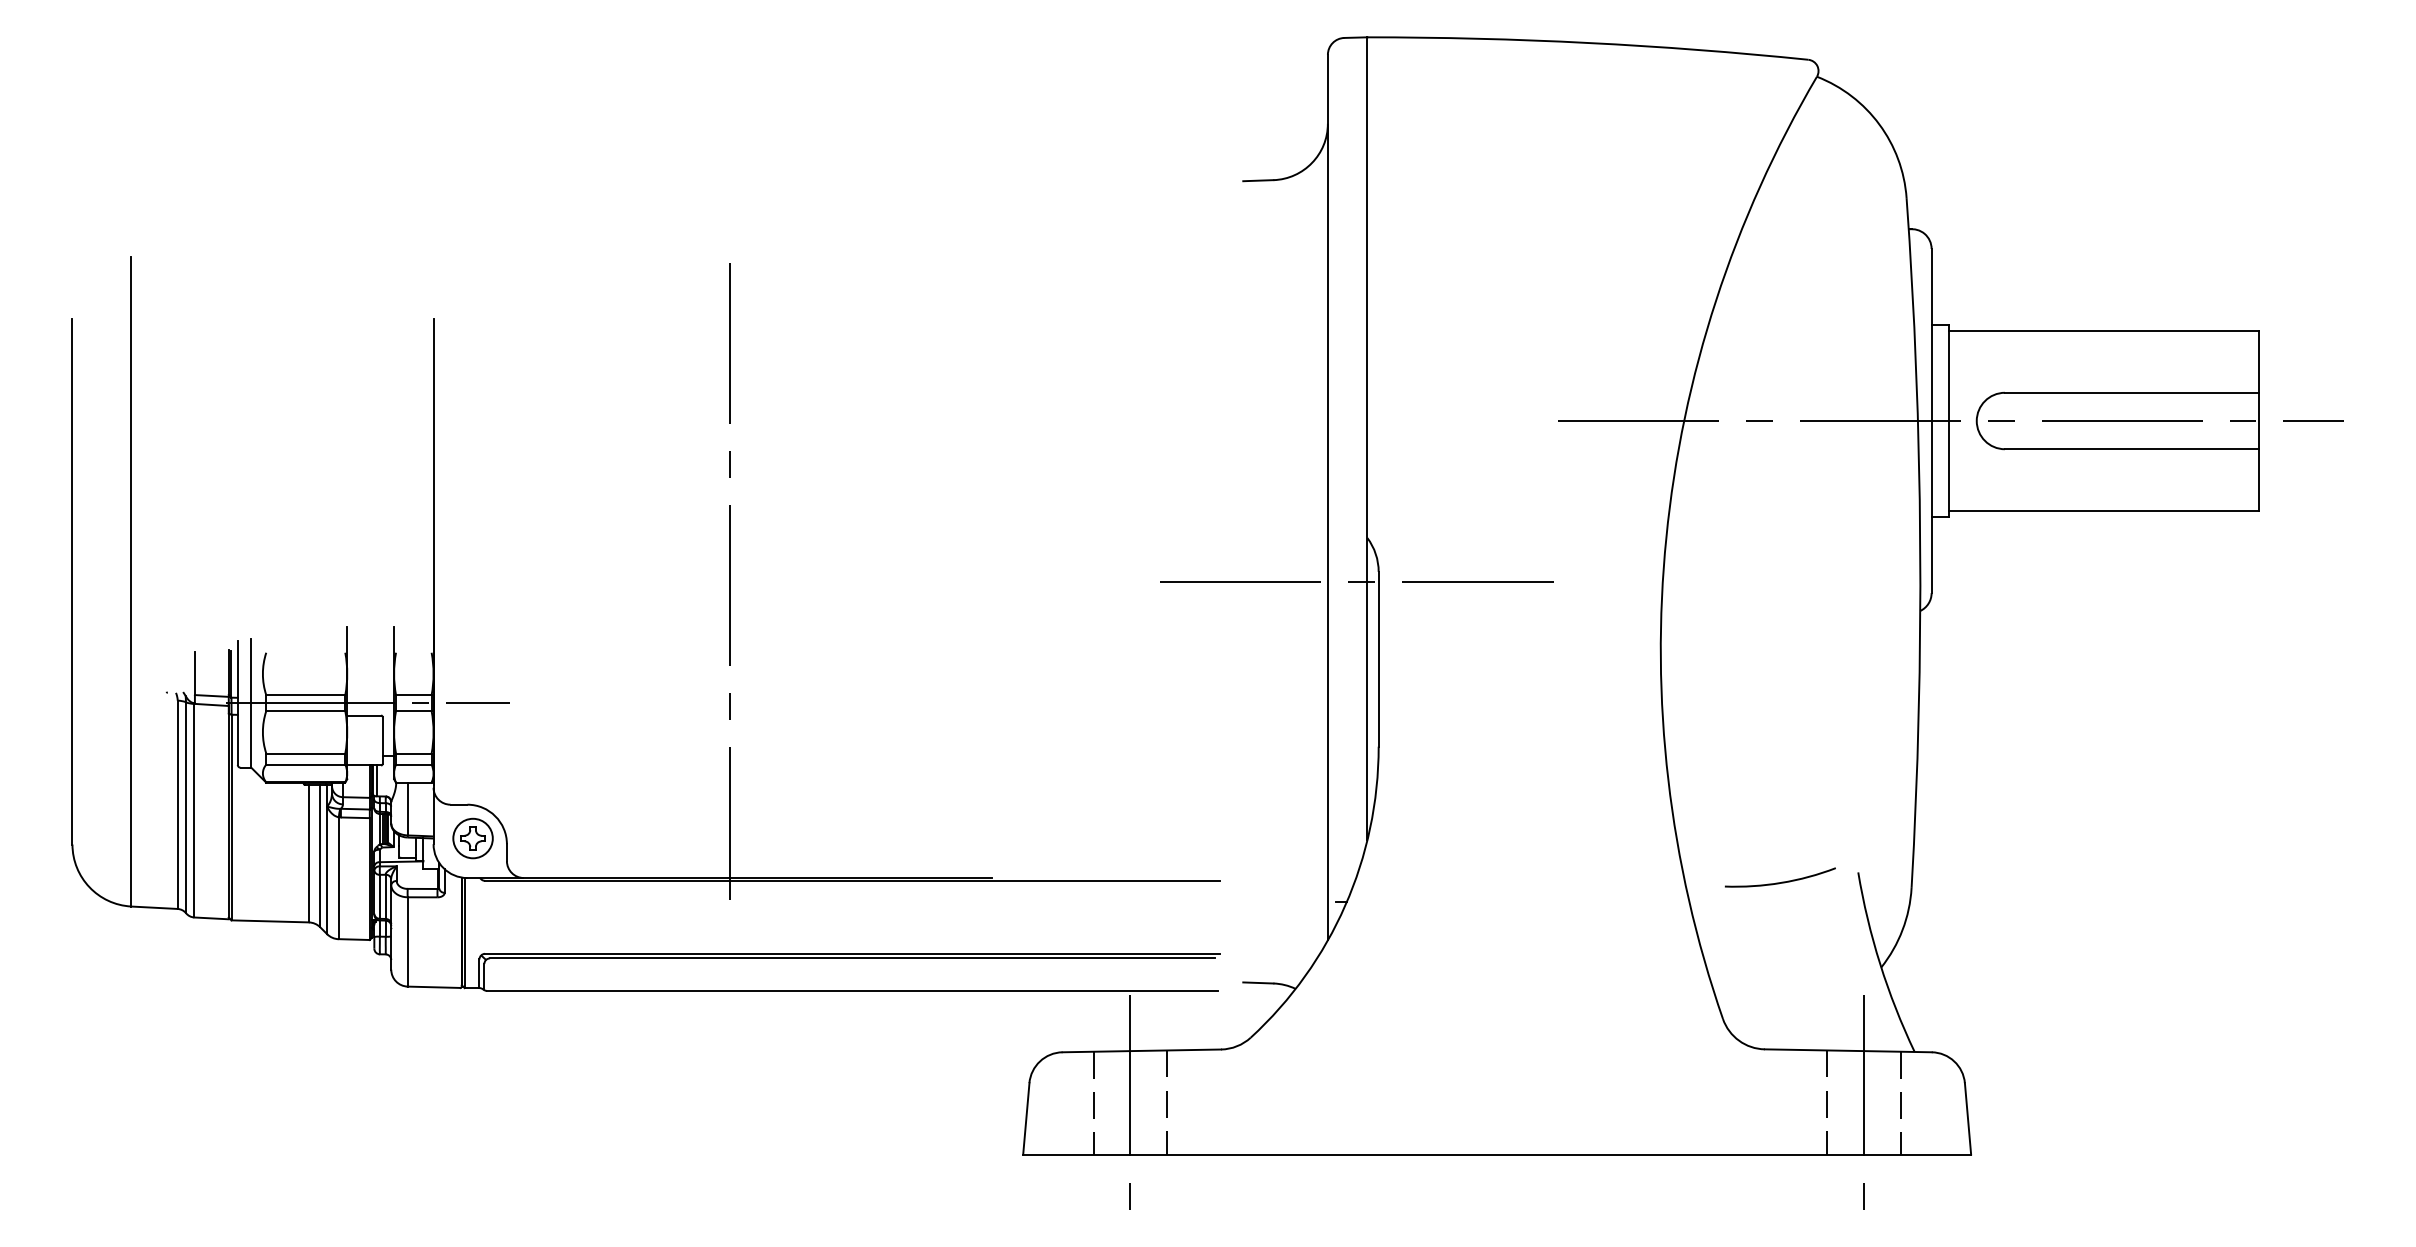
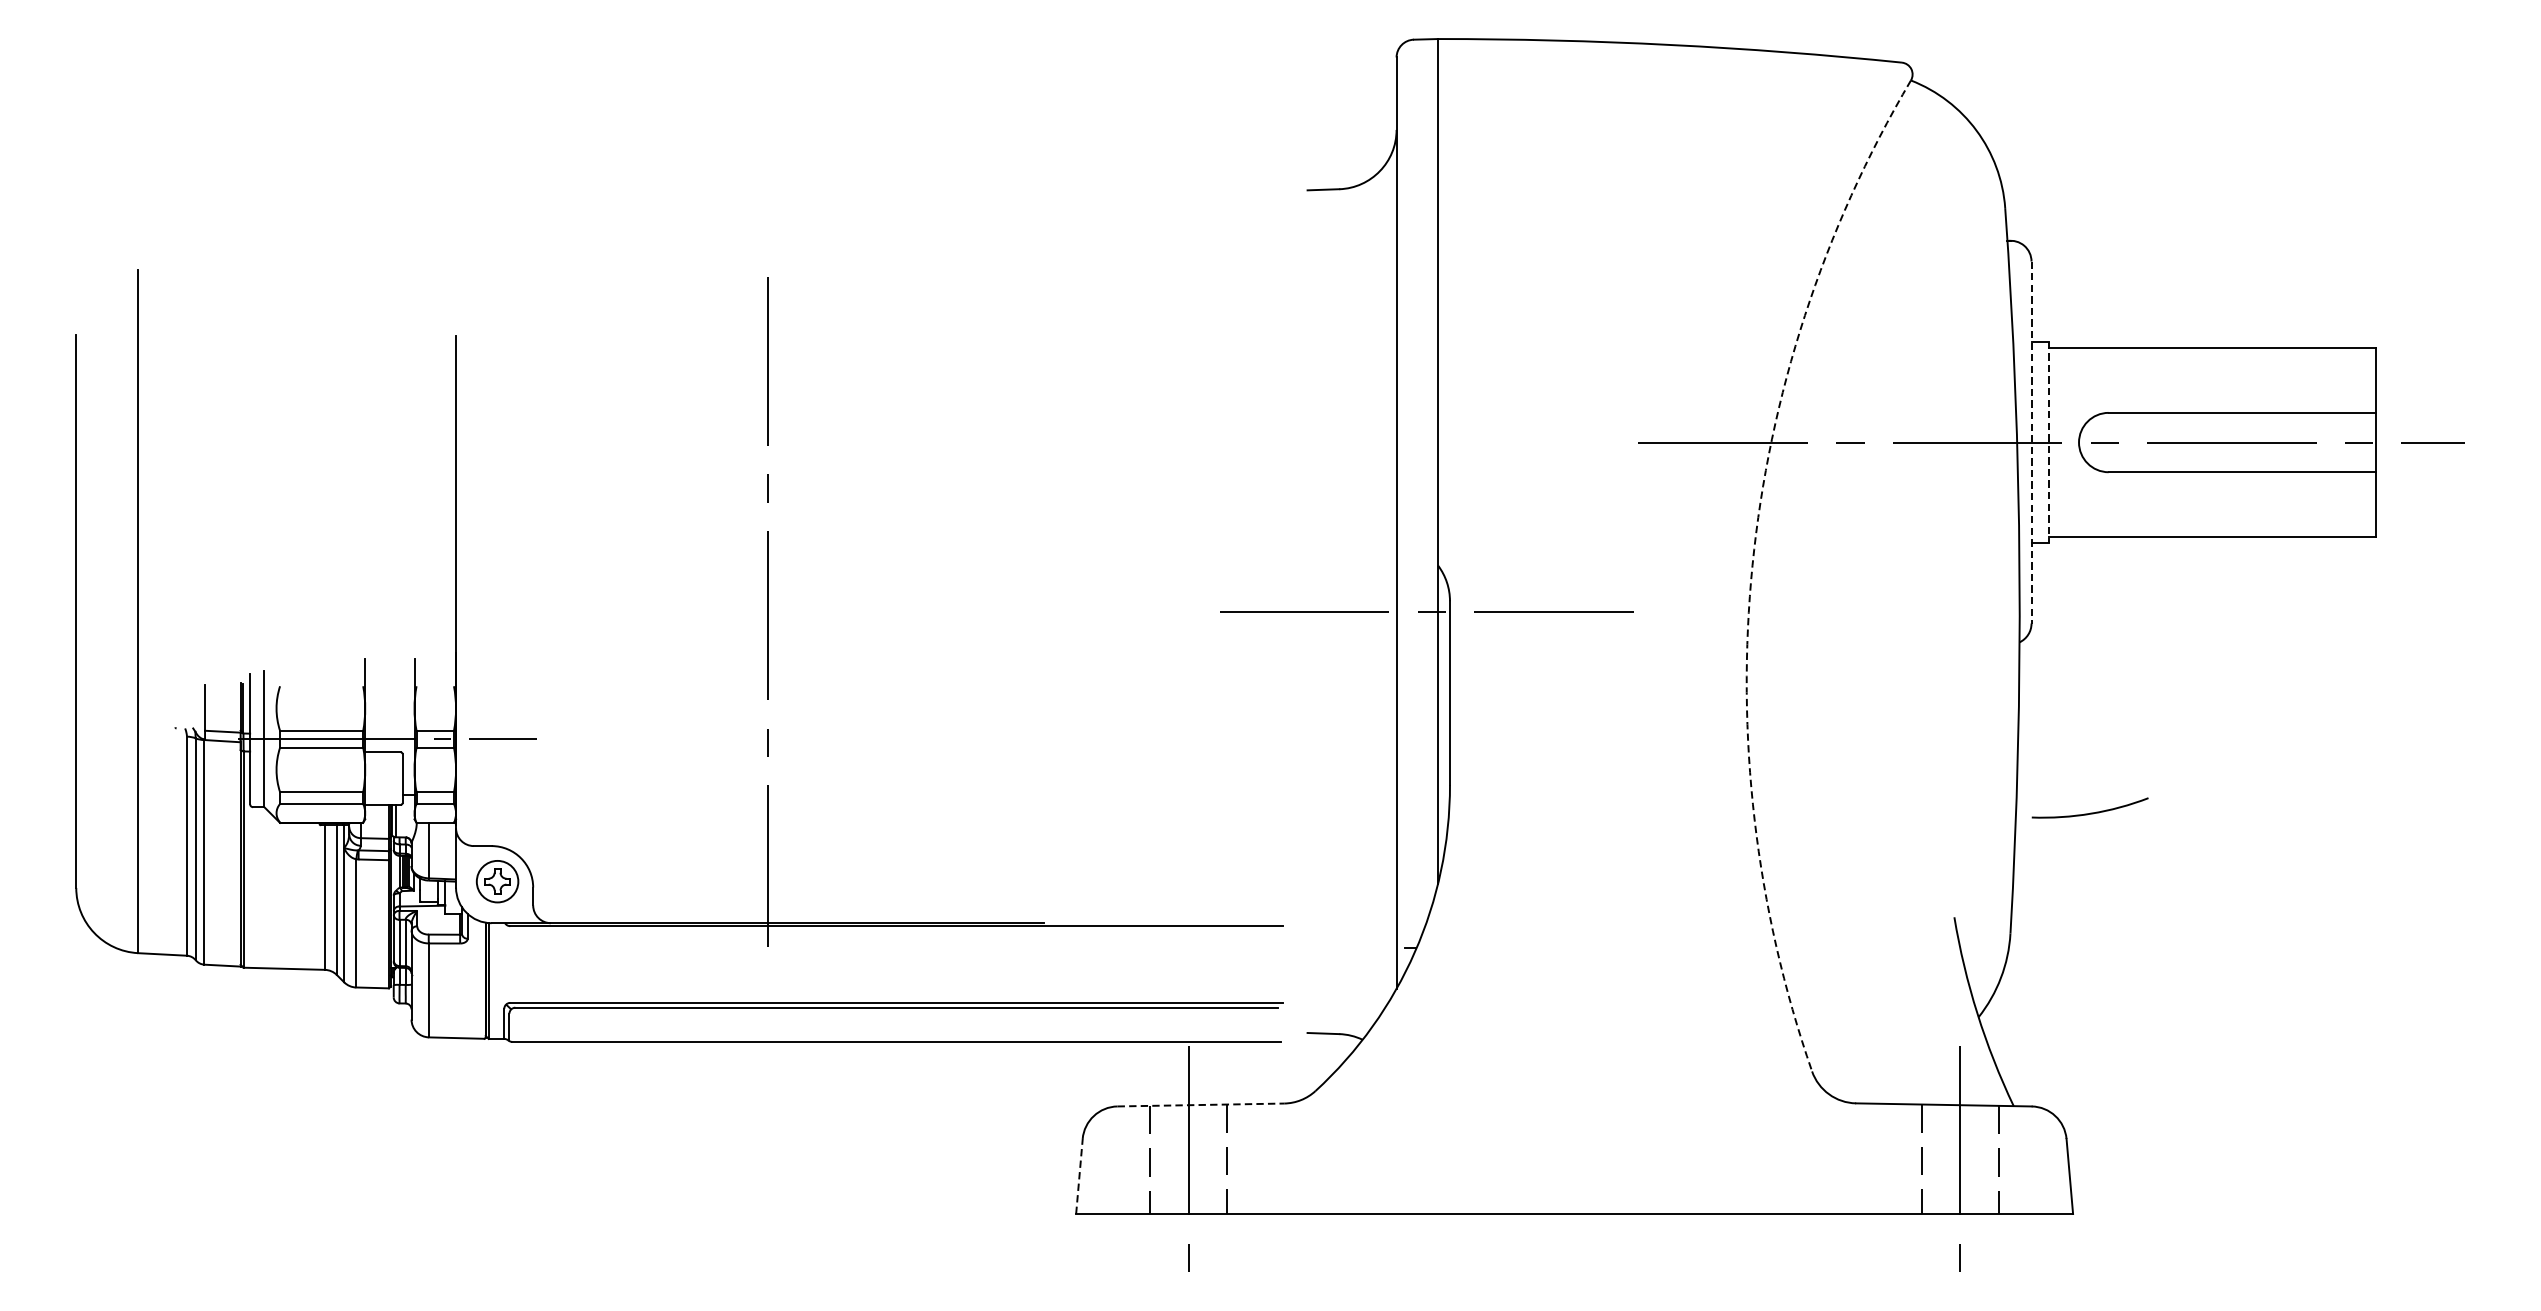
line: (1931, 421) -> (2031, 443), solid -> dashed
line: (1948, 421) -> (2049, 443), solid -> dashed
arc: (1666, 537) -> (1752, 565), solid -> dashed
arc: (1781, 881) -> (2091, 812), moved
line: (1142, 1050) -> (1201, 1104), solid -> dashed
line: (1026, 1118) -> (1079, 1176), solid -> dashed

